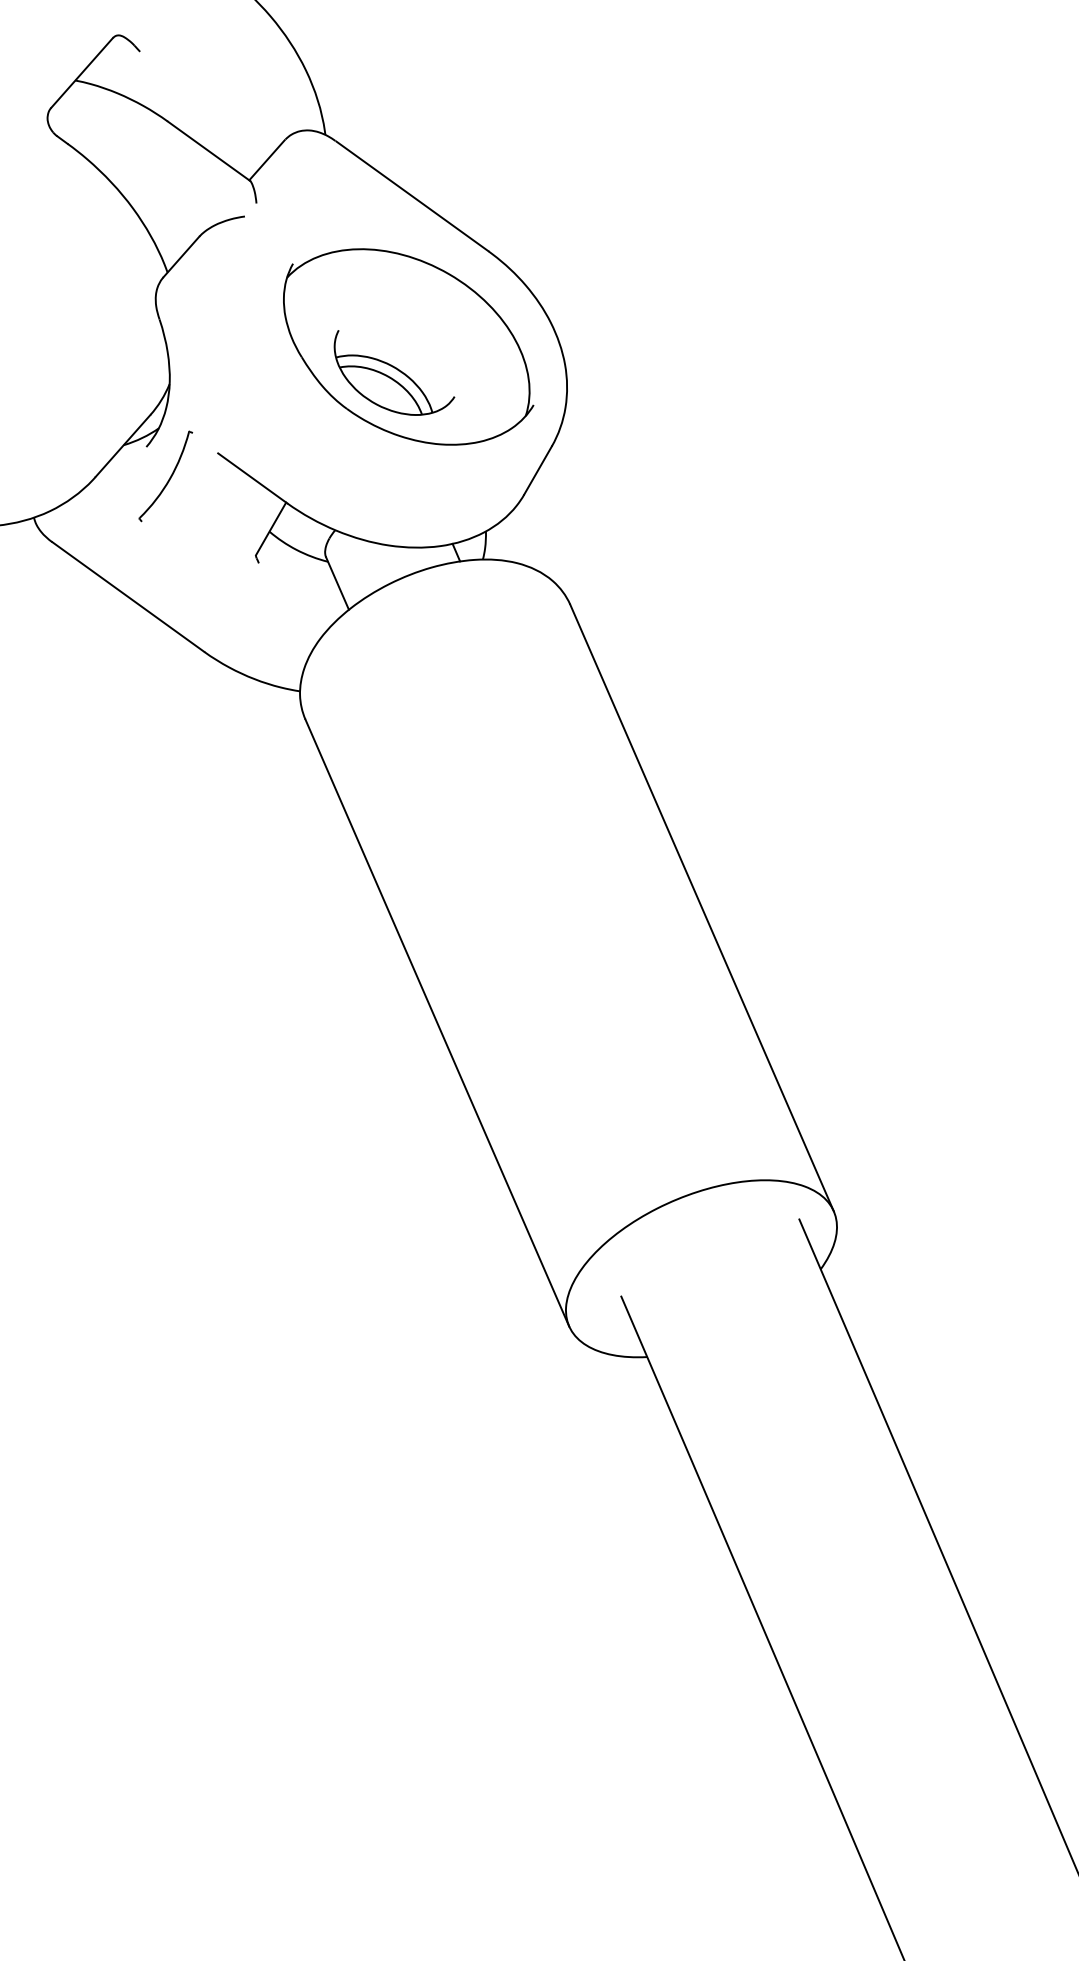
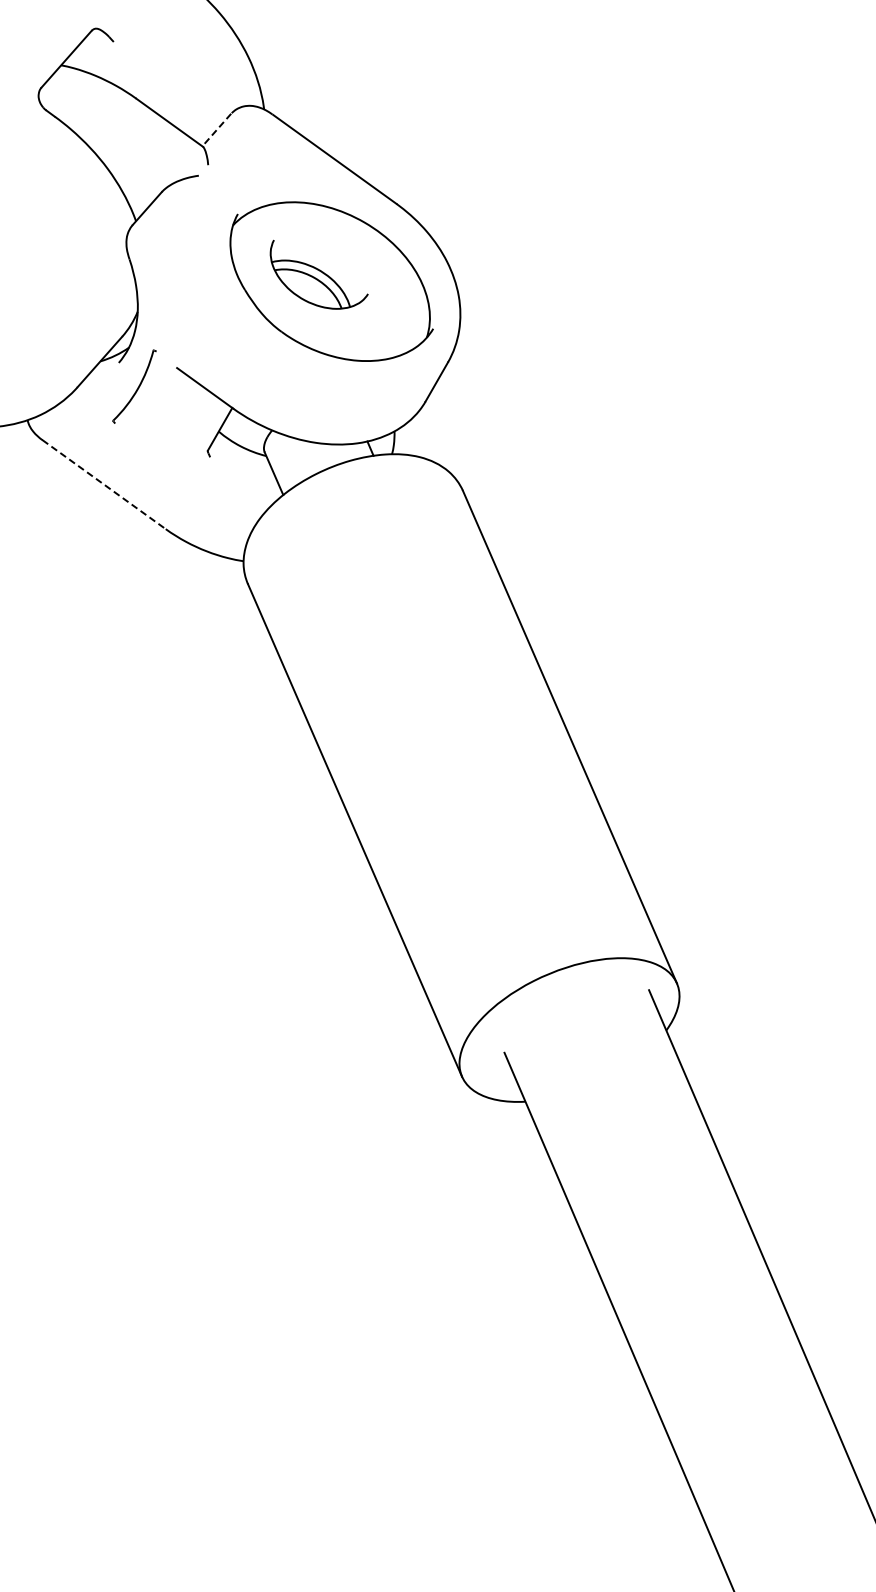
line: (266, 160) -> (216, 130), solid -> dashed
part: (393, 372) -> (318, 274), moved
line: (128, 596) -> (104, 484), solid -> dashed

